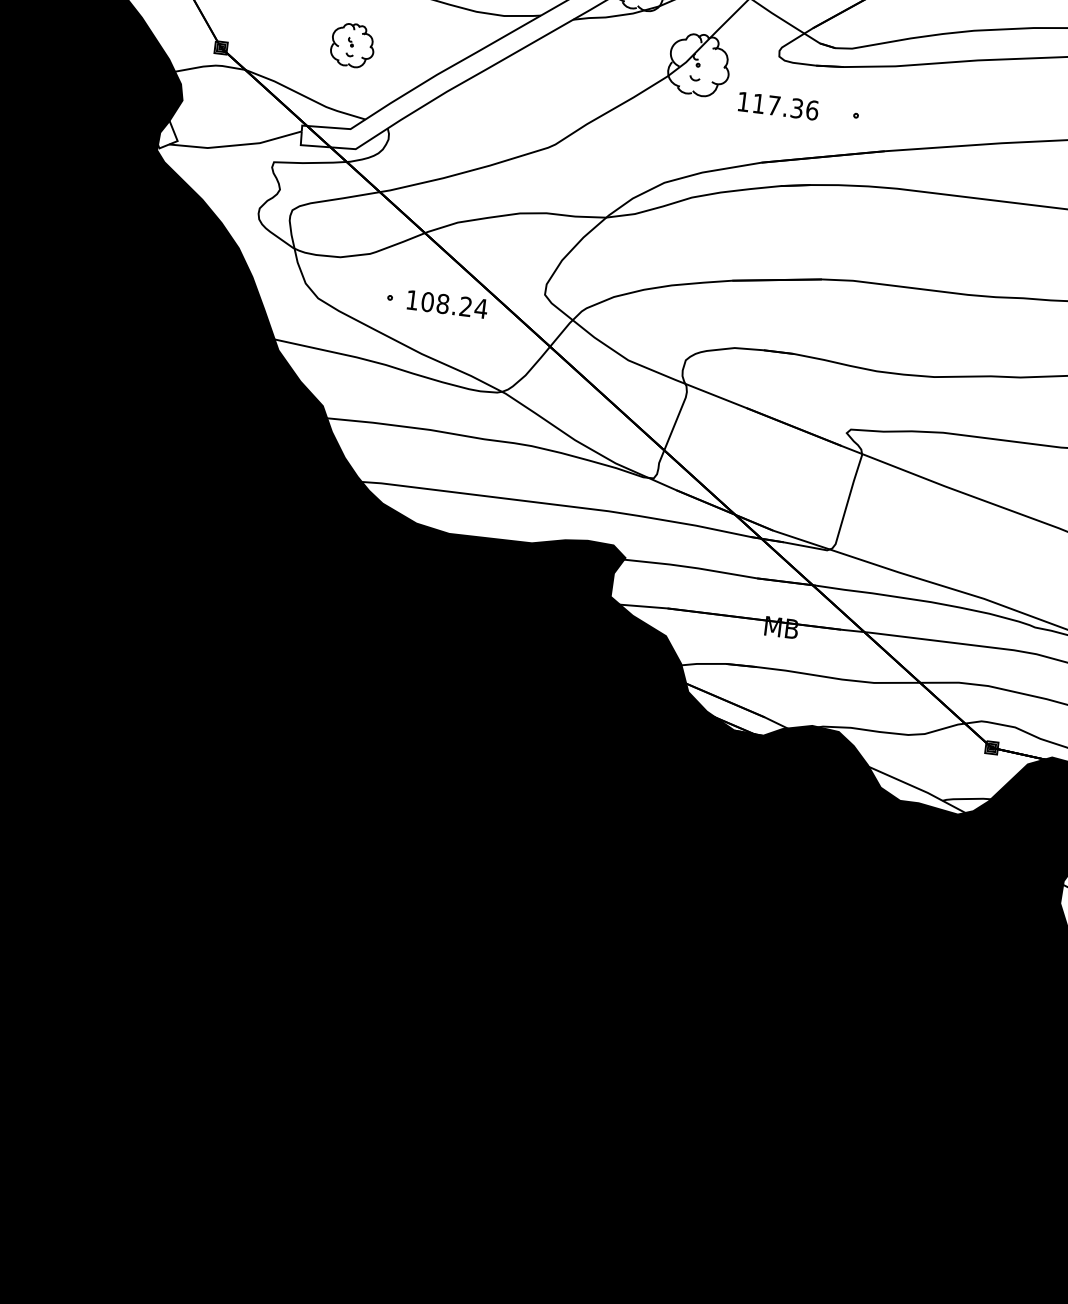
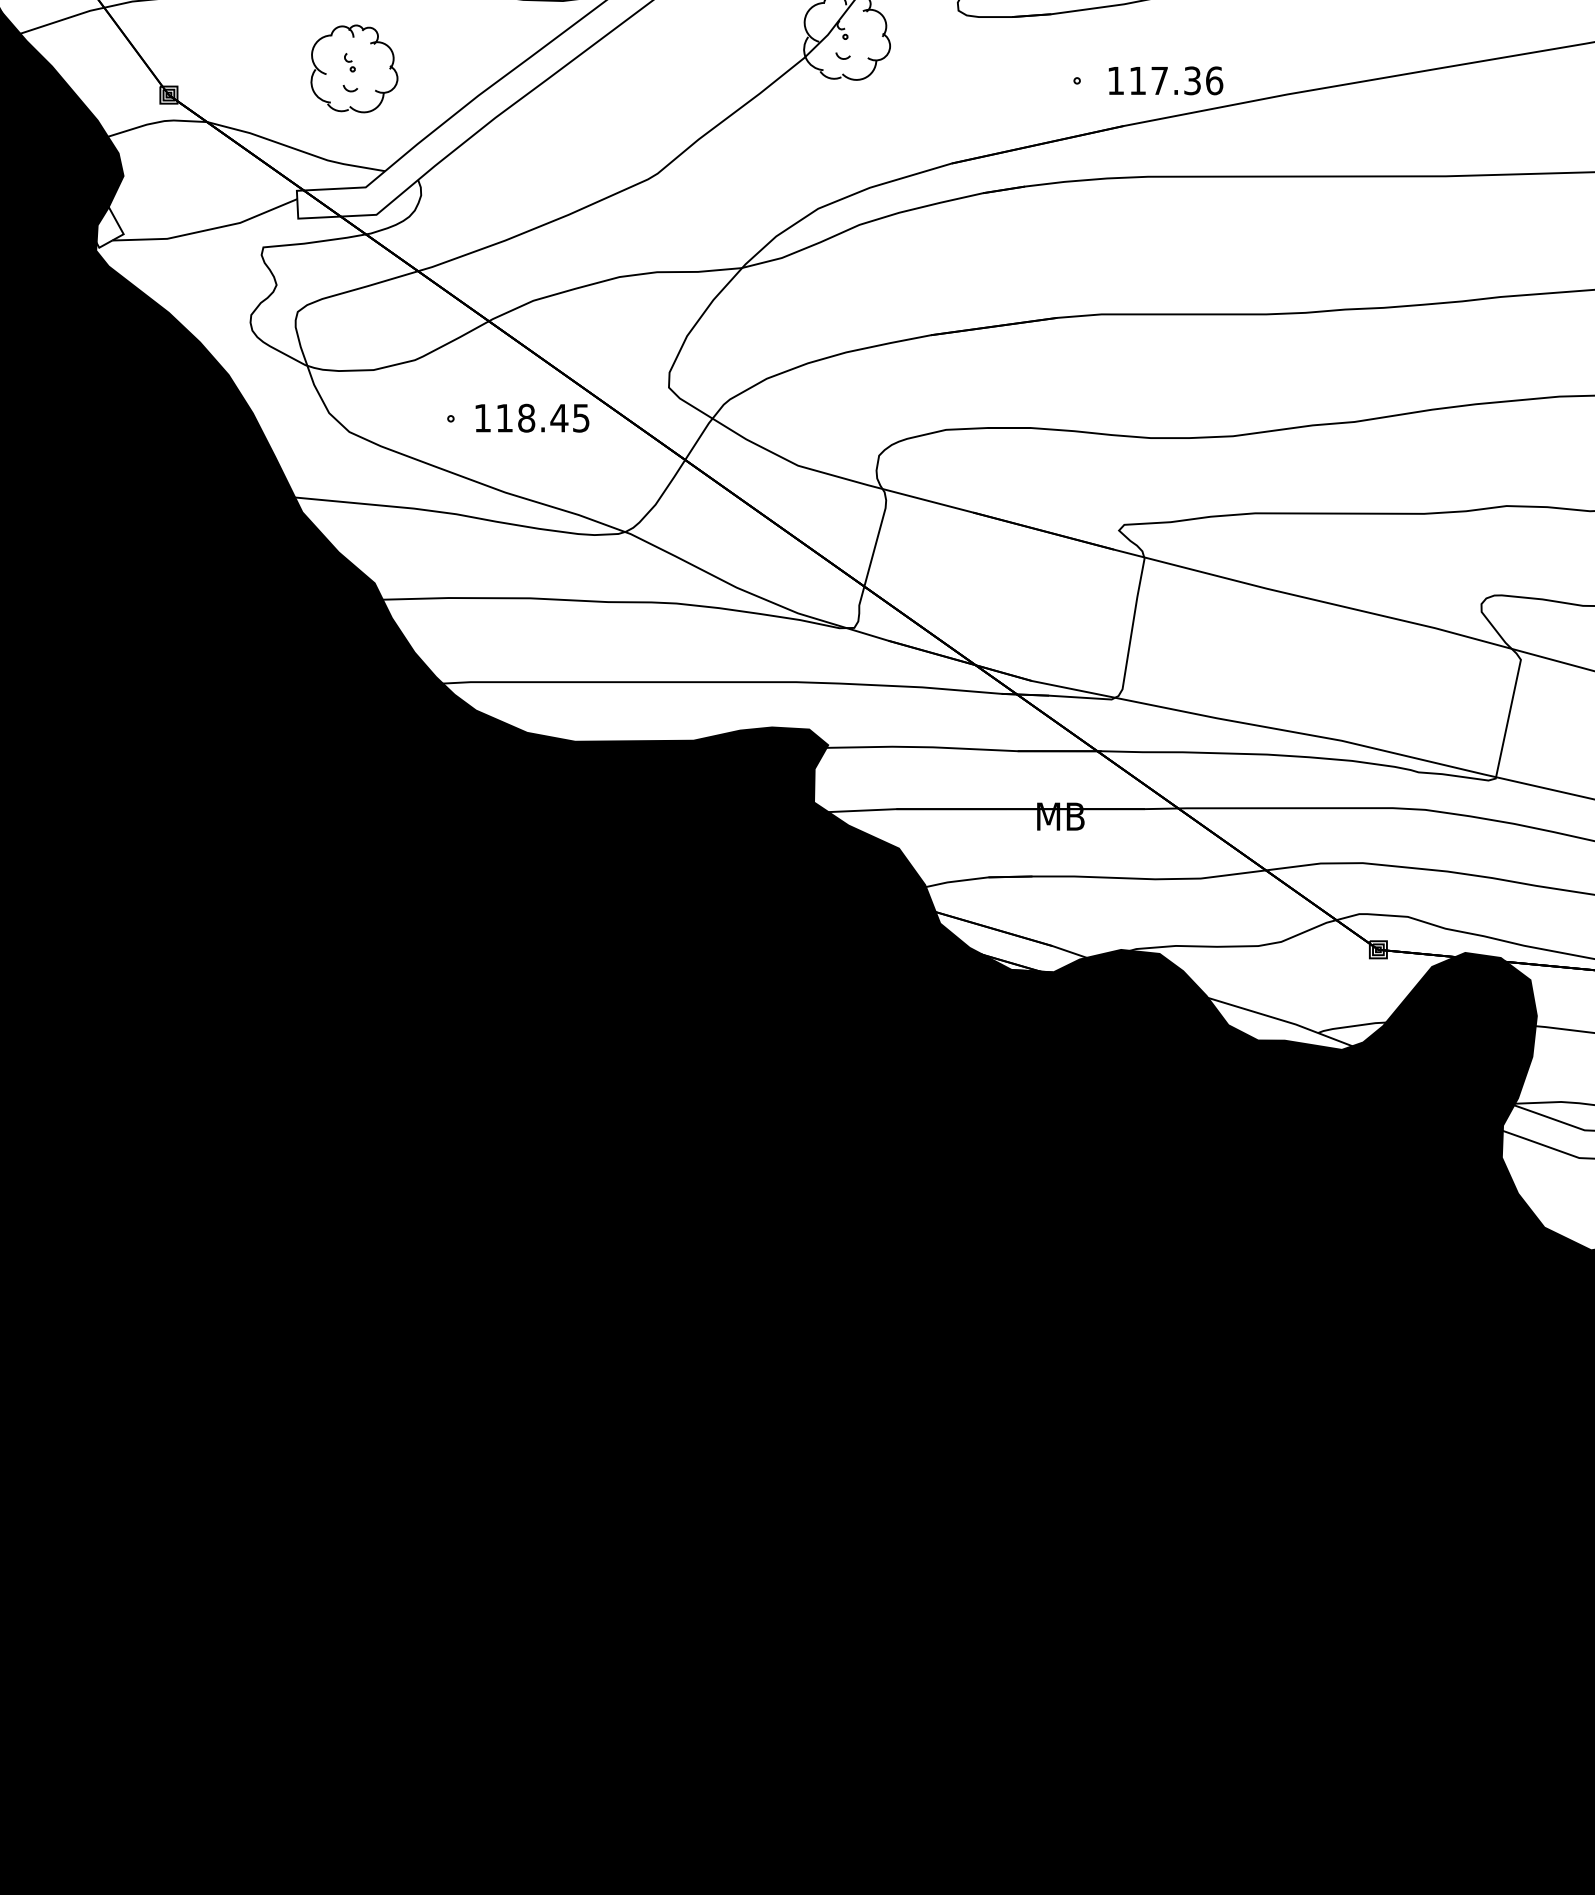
part: (352, 45) -> (354, 68), size x1.43
text: (778, 105) -> (1165, 80), moved
text: (454, 304) -> (543, 417), 108.24 -> 118.45

